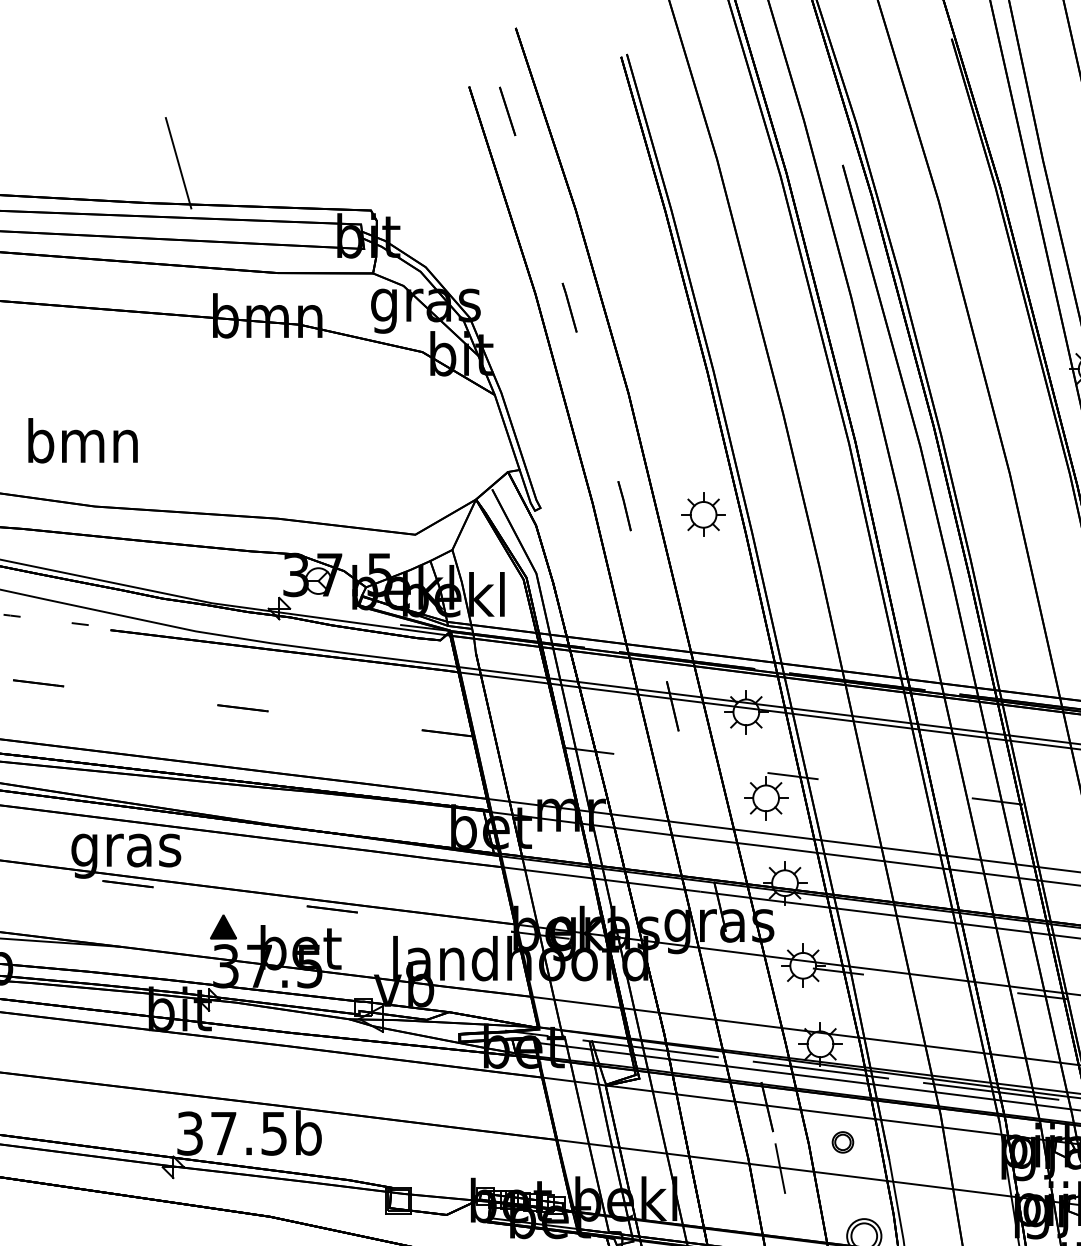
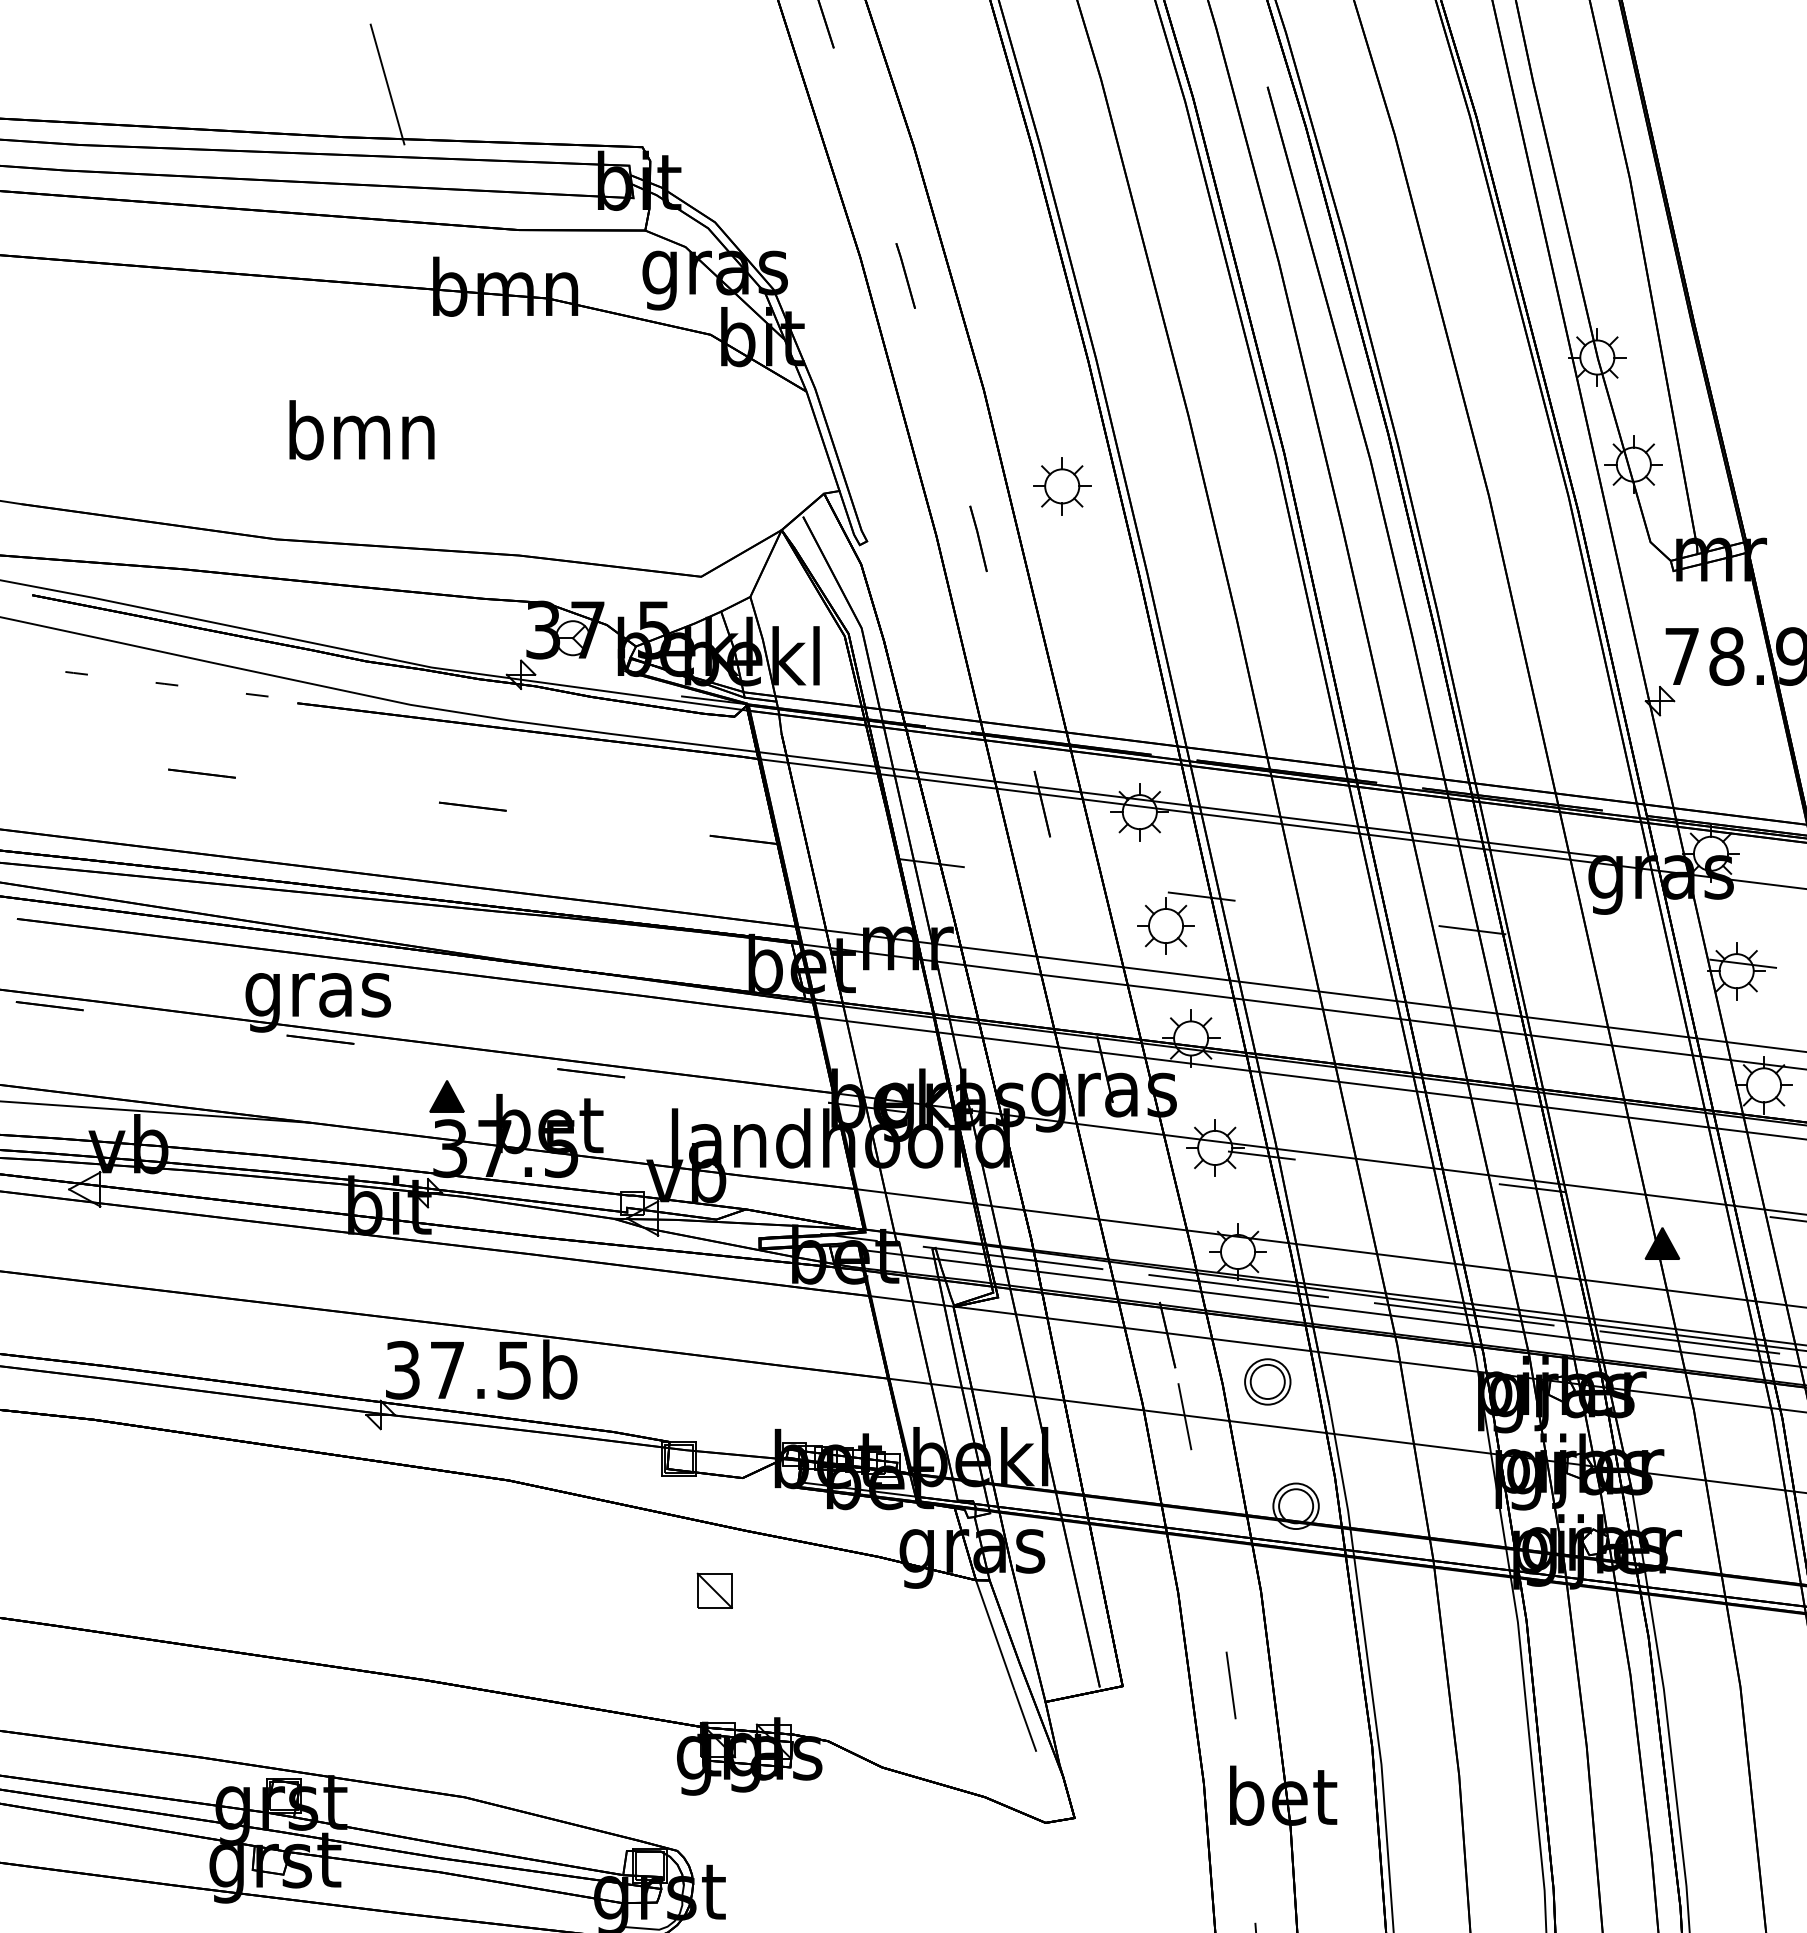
text: (82, 440) -> (361, 430), moved
part: (703, 514) -> (1062, 486), moved
part: (842, 1142) -> (1267, 1381), size x1.67

